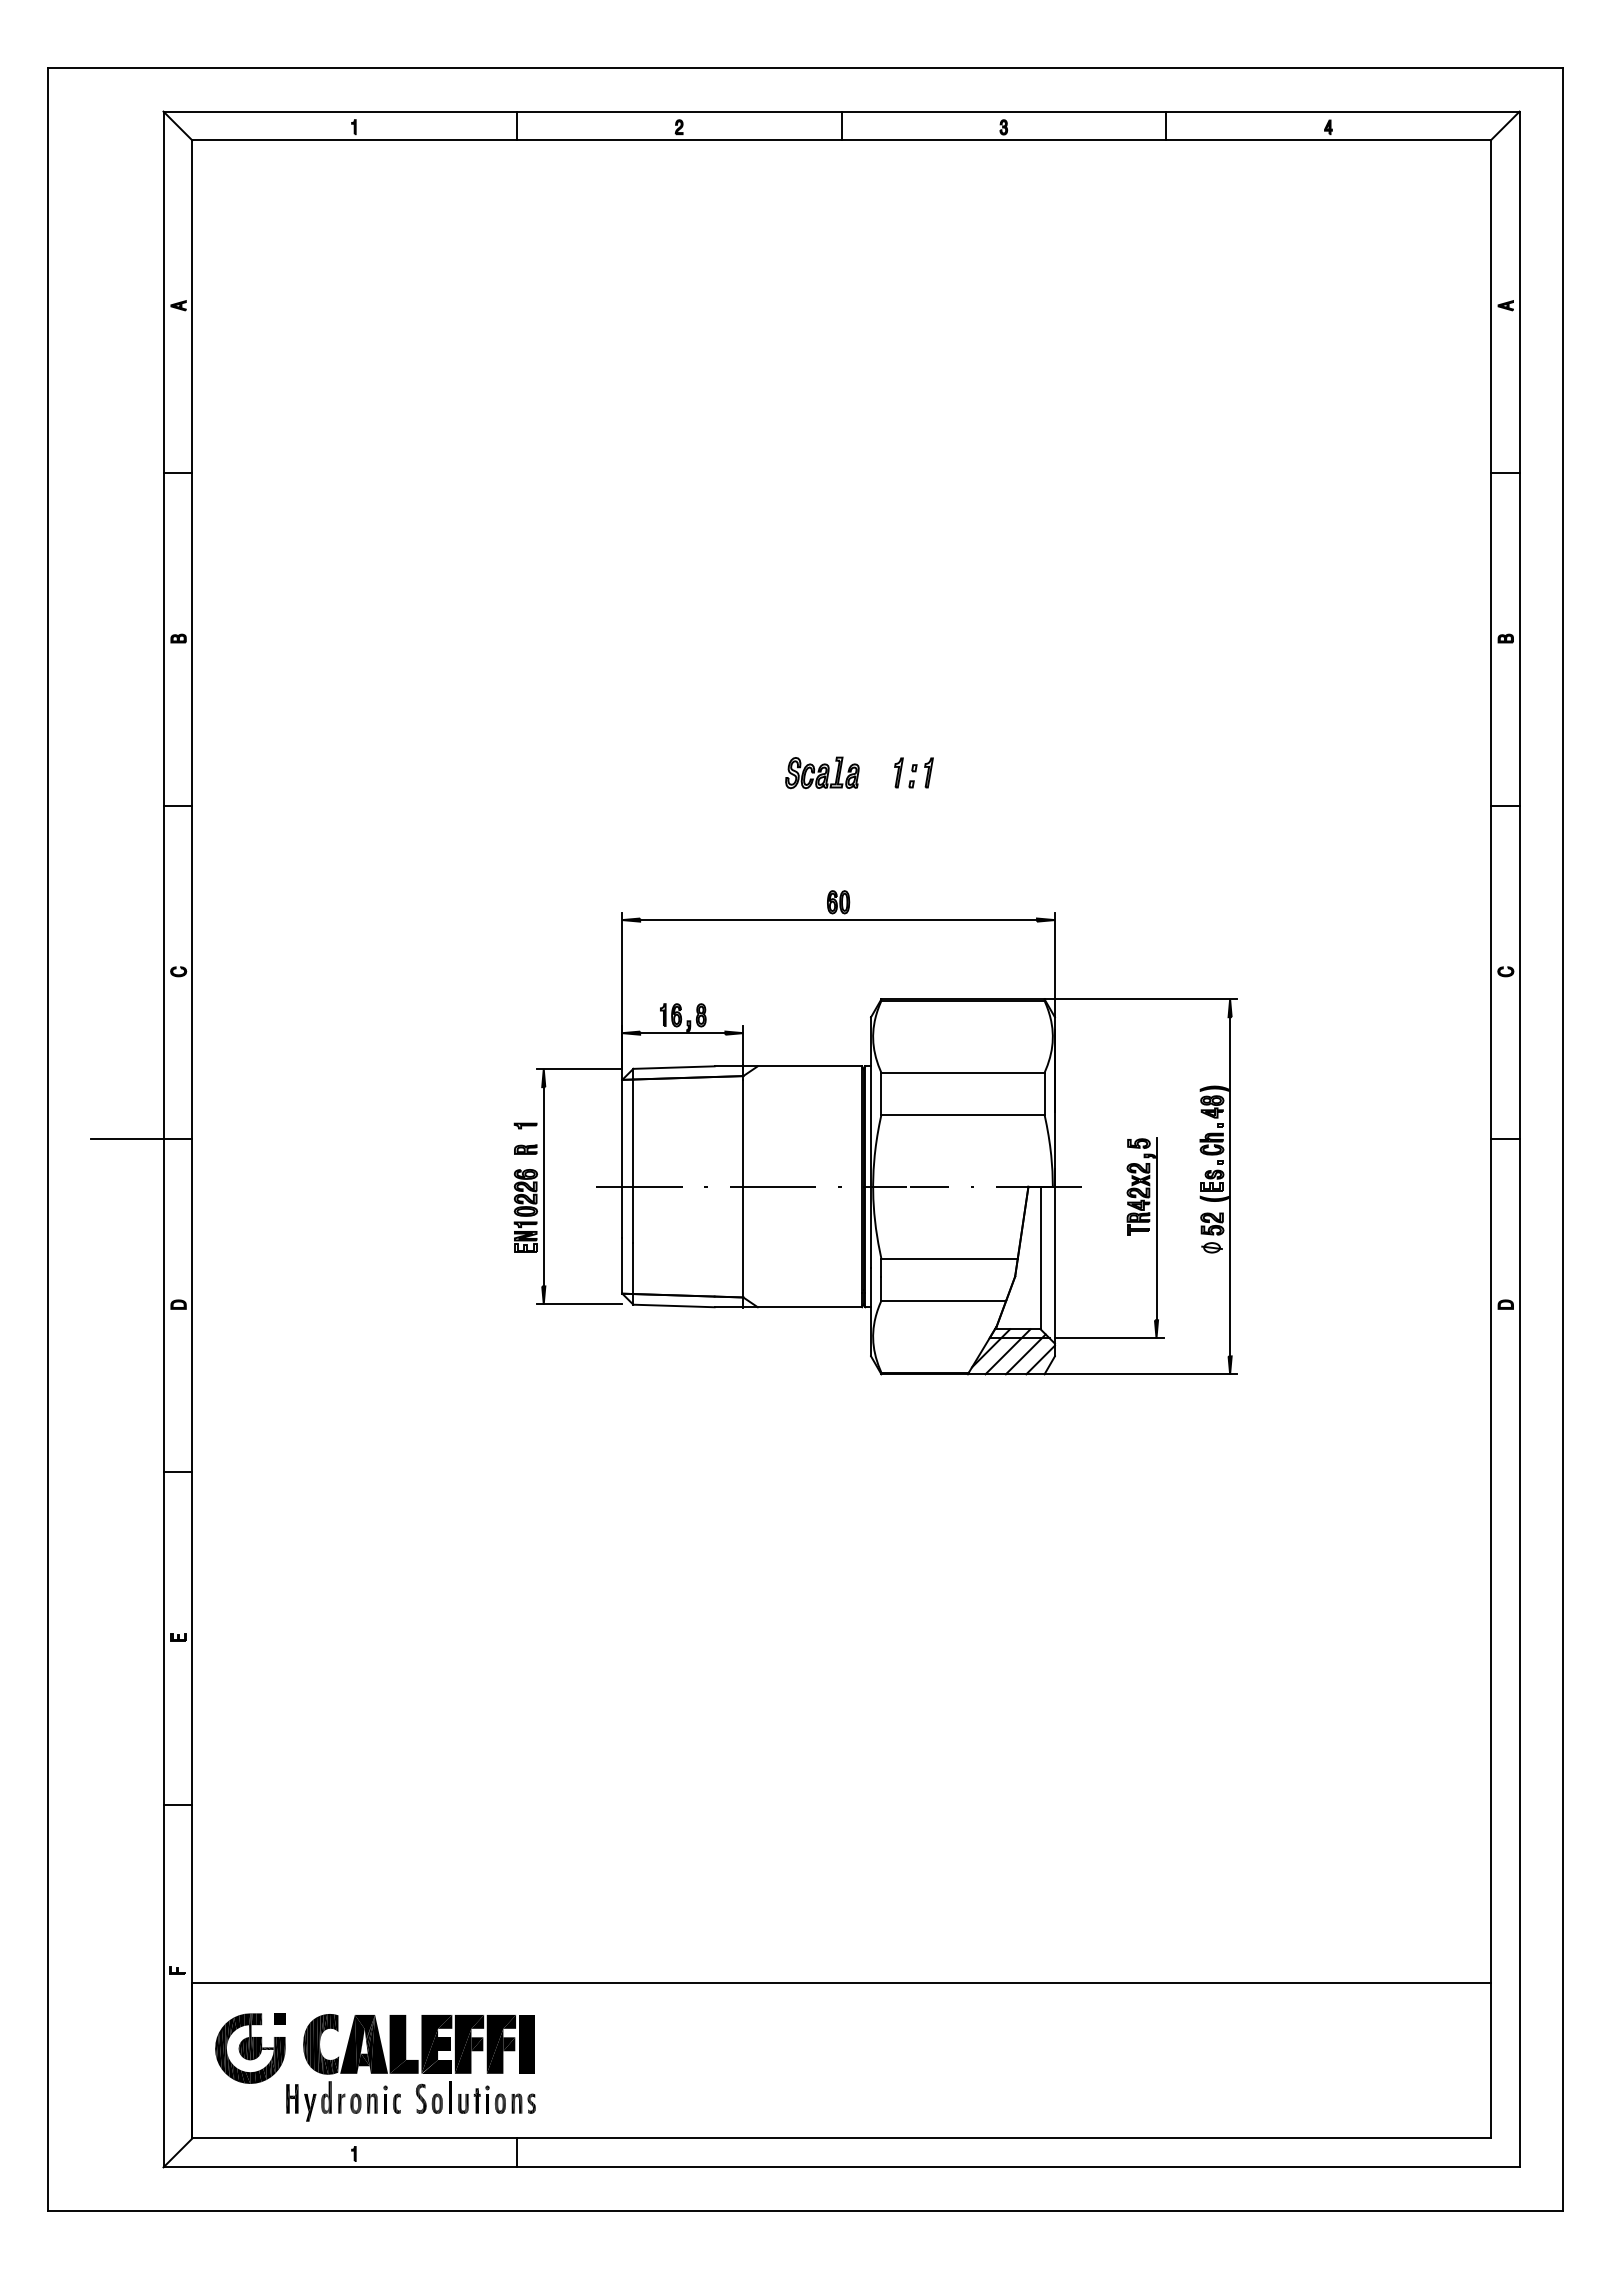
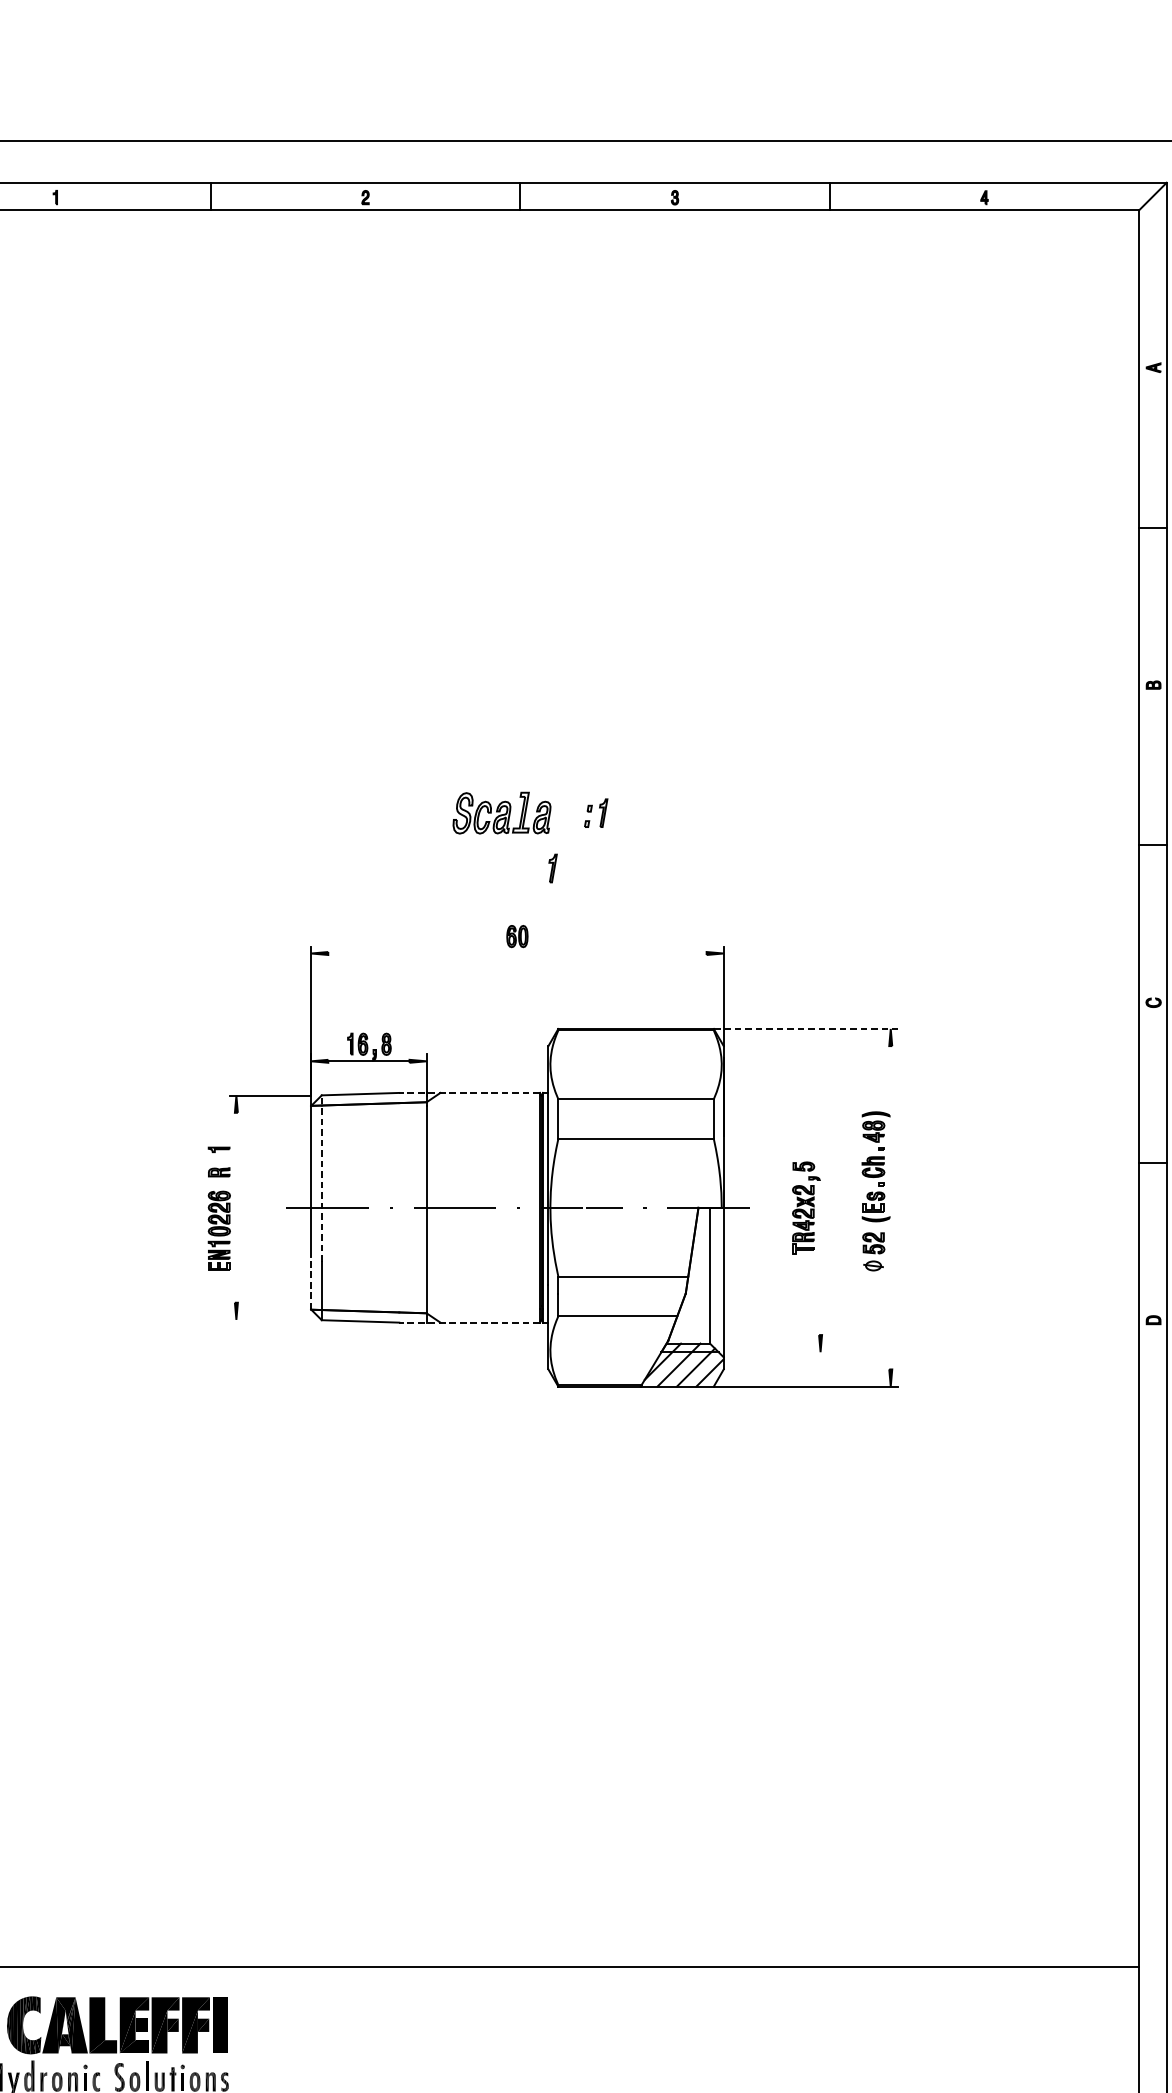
part: (822, 772) -> (502, 812), size x1.4
part: (898, 772) -> (552, 868), moved
line: (838, 920) -> (517, 953), removed
line: (1141, 999) -> (806, 1029), solid -> dashed
line: (788, 1066) -> (469, 1093), solid -> dashed
line: (633, 1155) -> (321, 1177), solid -> dashed
line: (543, 1186) -> (236, 1207), removed
line: (1230, 1186) -> (891, 1207), removed
line: (1156, 1228) -> (820, 1247), removed
line: (622, 1265) -> (311, 1282), solid -> dashed
line: (579, 1304) -> (270, 1320), removed
line: (788, 1307) -> (469, 1322), solid -> dashed
line: (1108, 1338) -> (774, 1352), removed

